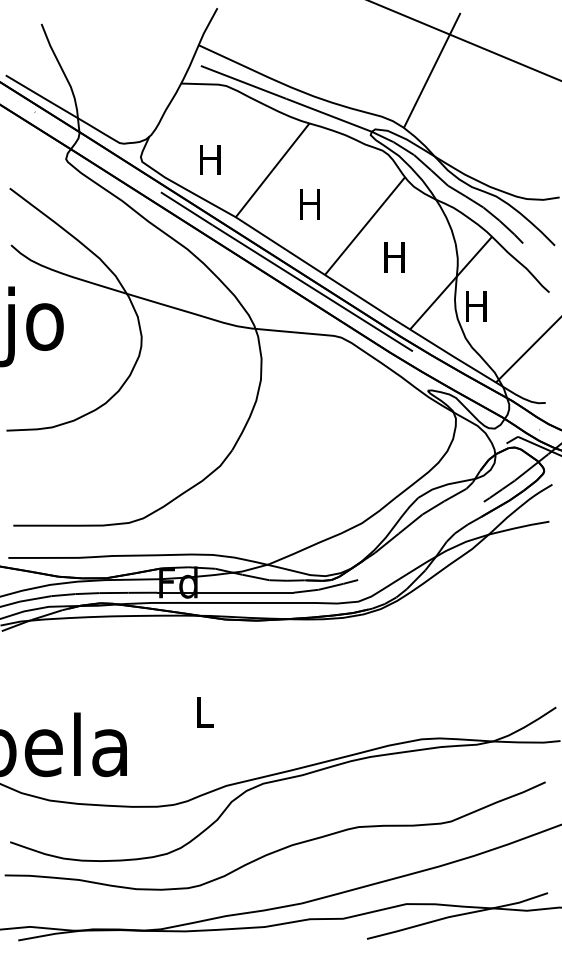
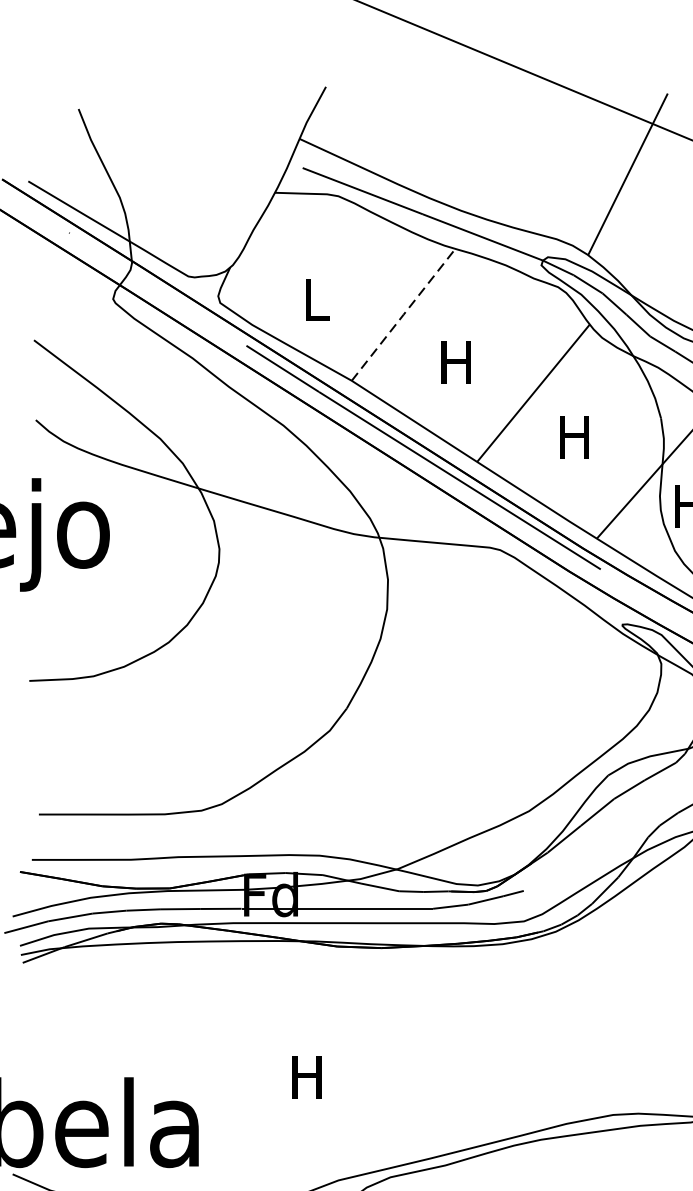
text: (210, 159) -> (316, 299), H -> L
line: (272, 170) -> (403, 315), solid -> dashed
text: (203, 712) -> (306, 1077), L -> H

